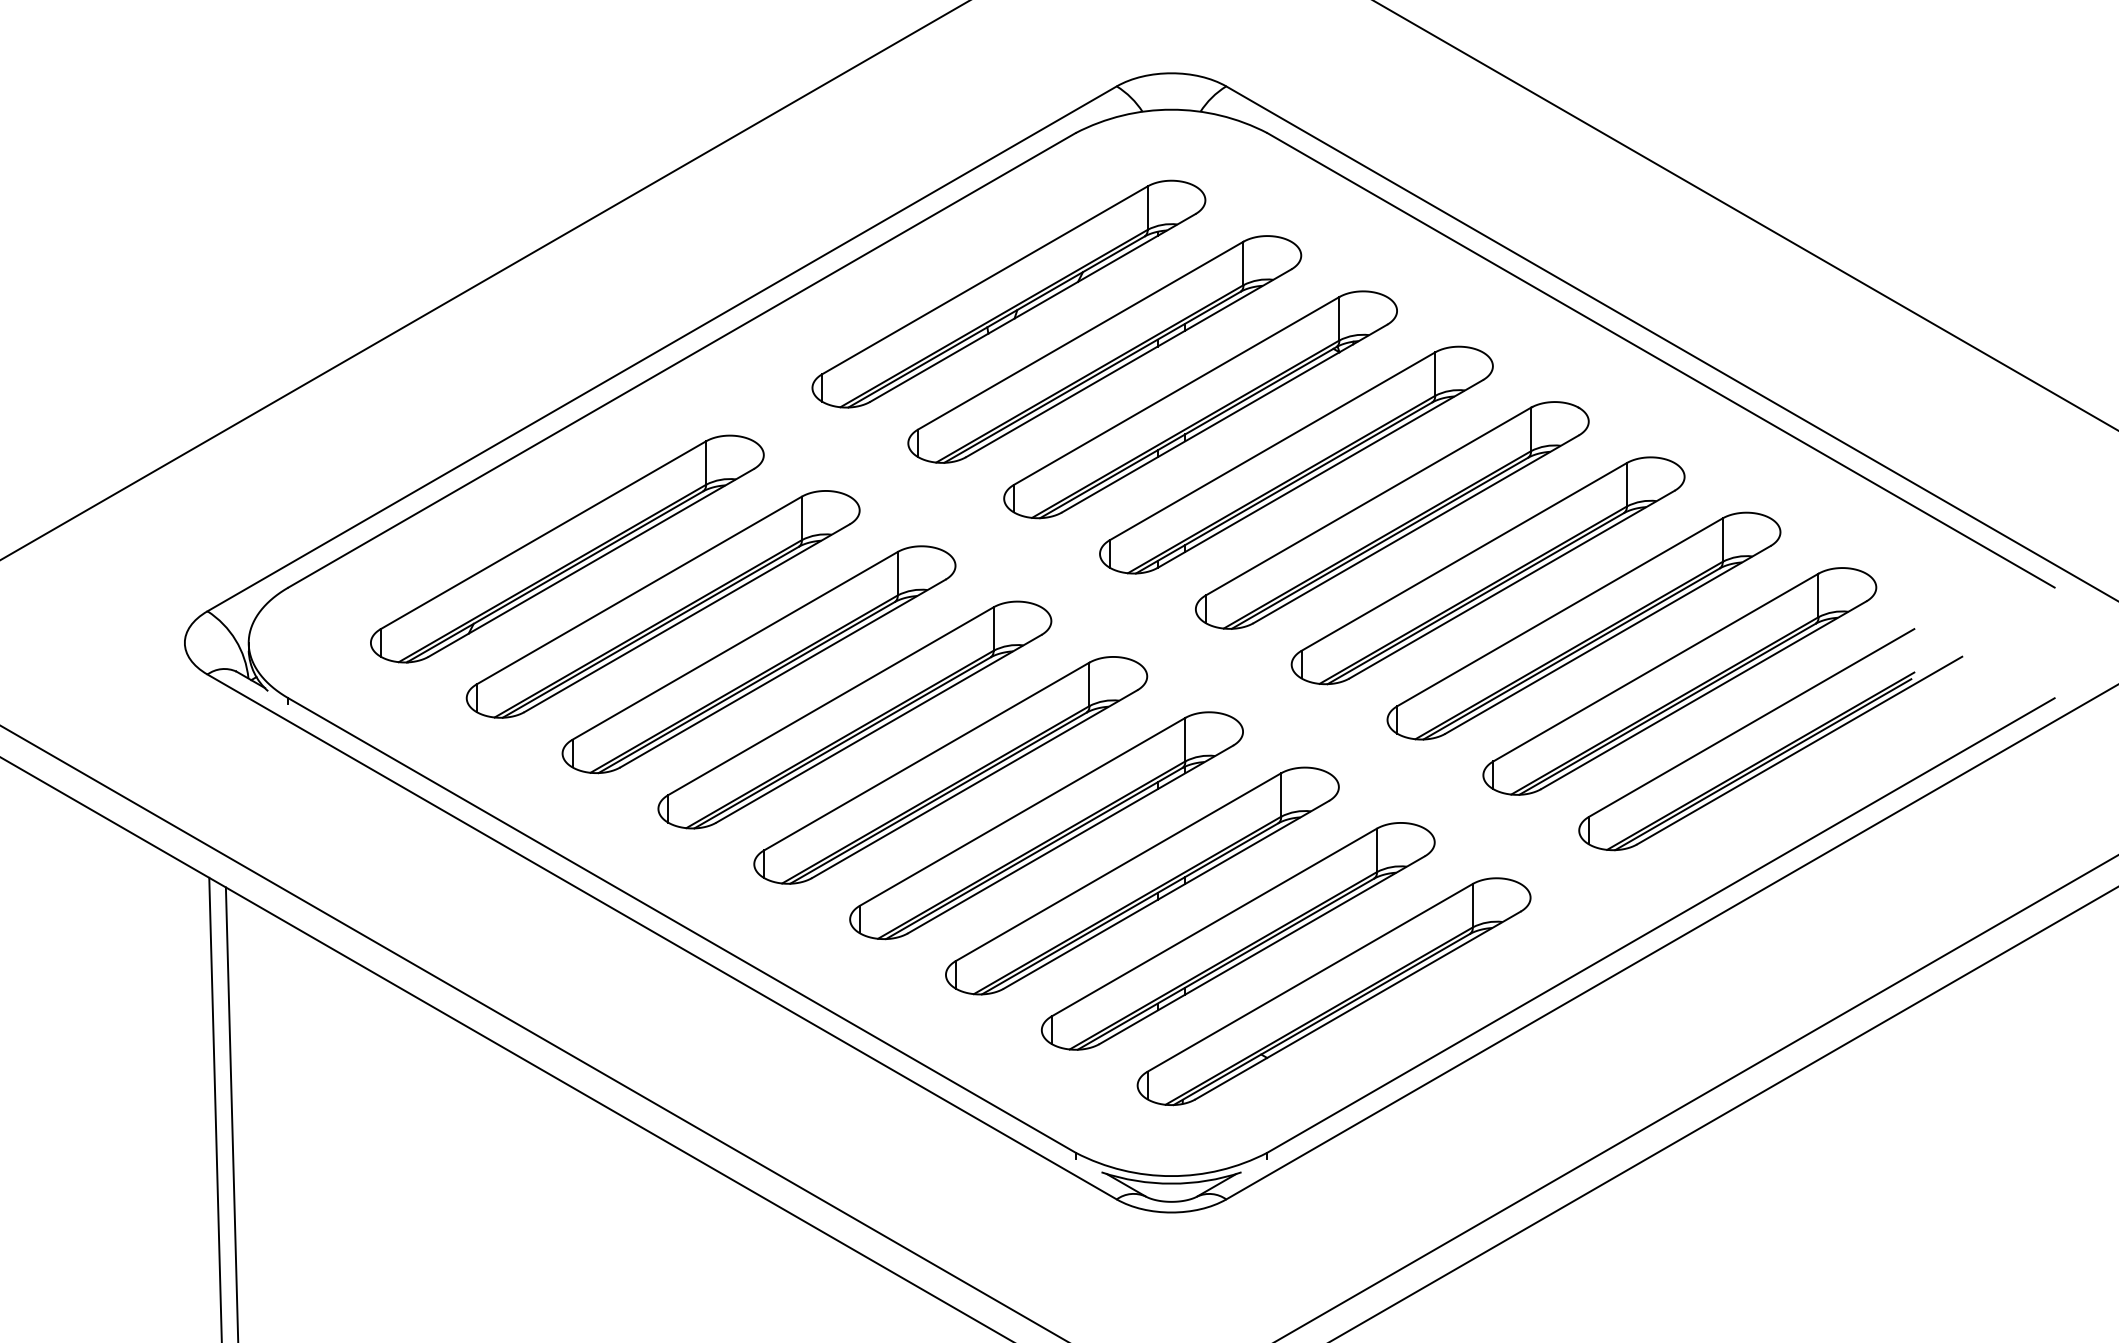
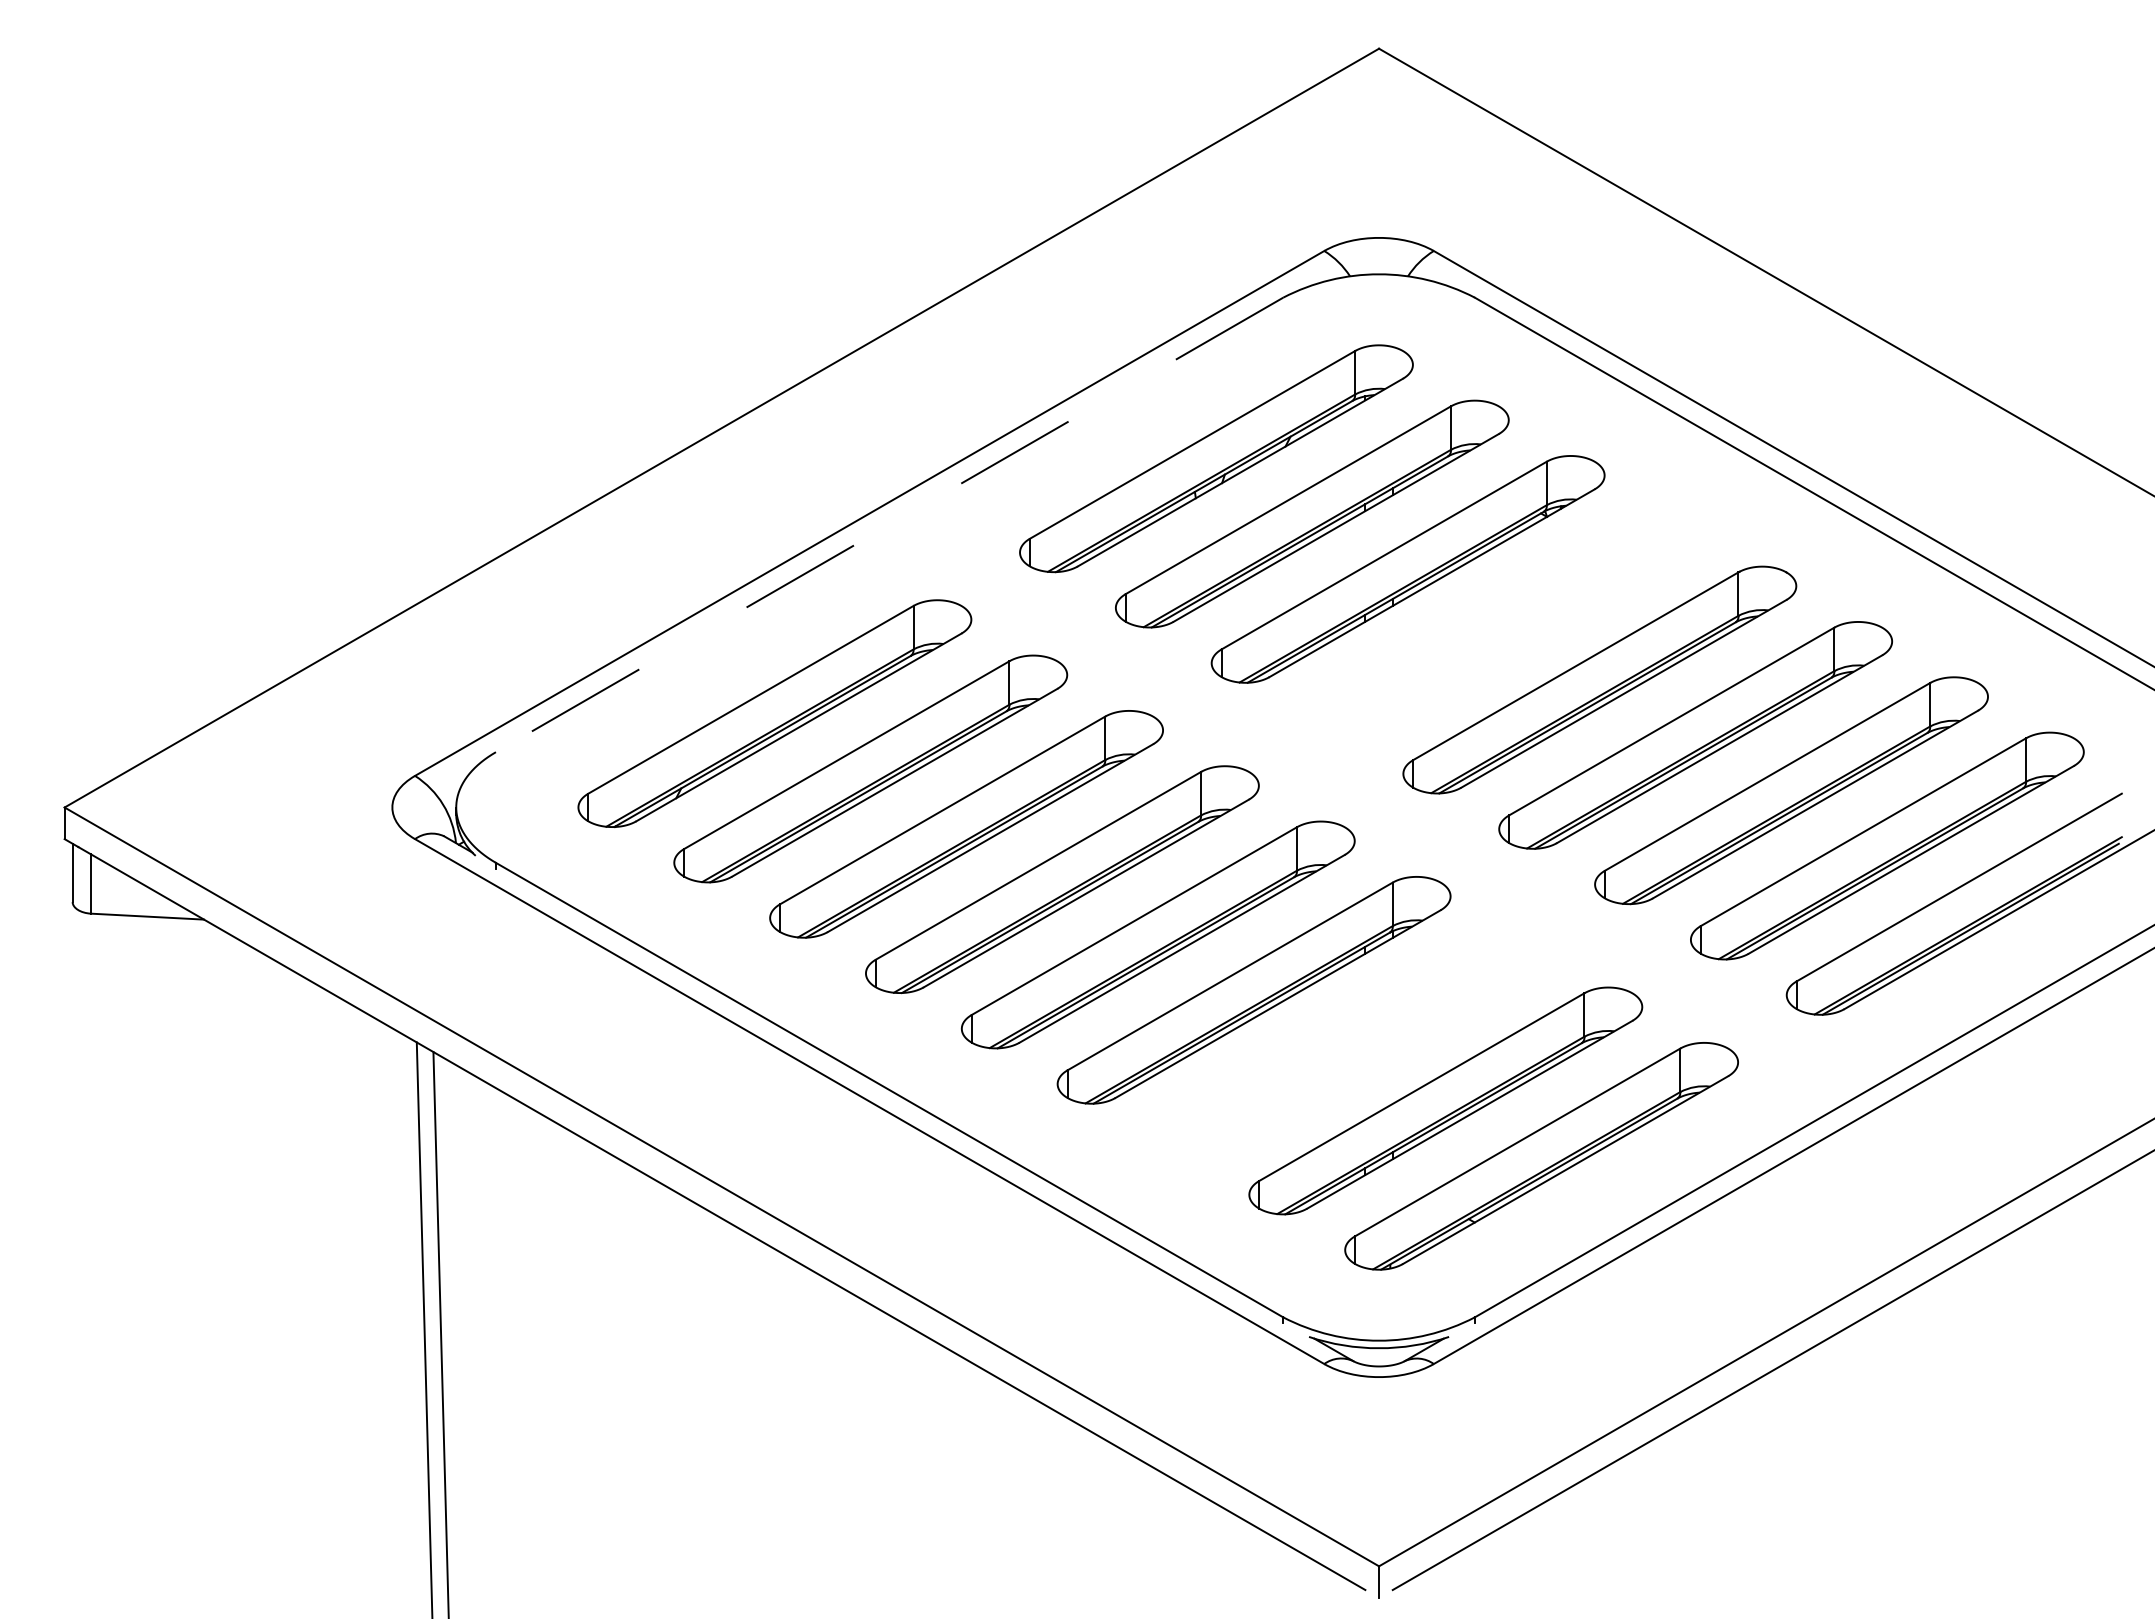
line: (681, 359) -> (889, 524), solid -> dashed
part: (1295, 459) -> (1503, 624), removed
part: (1141, 880) -> (1349, 1045), removed

